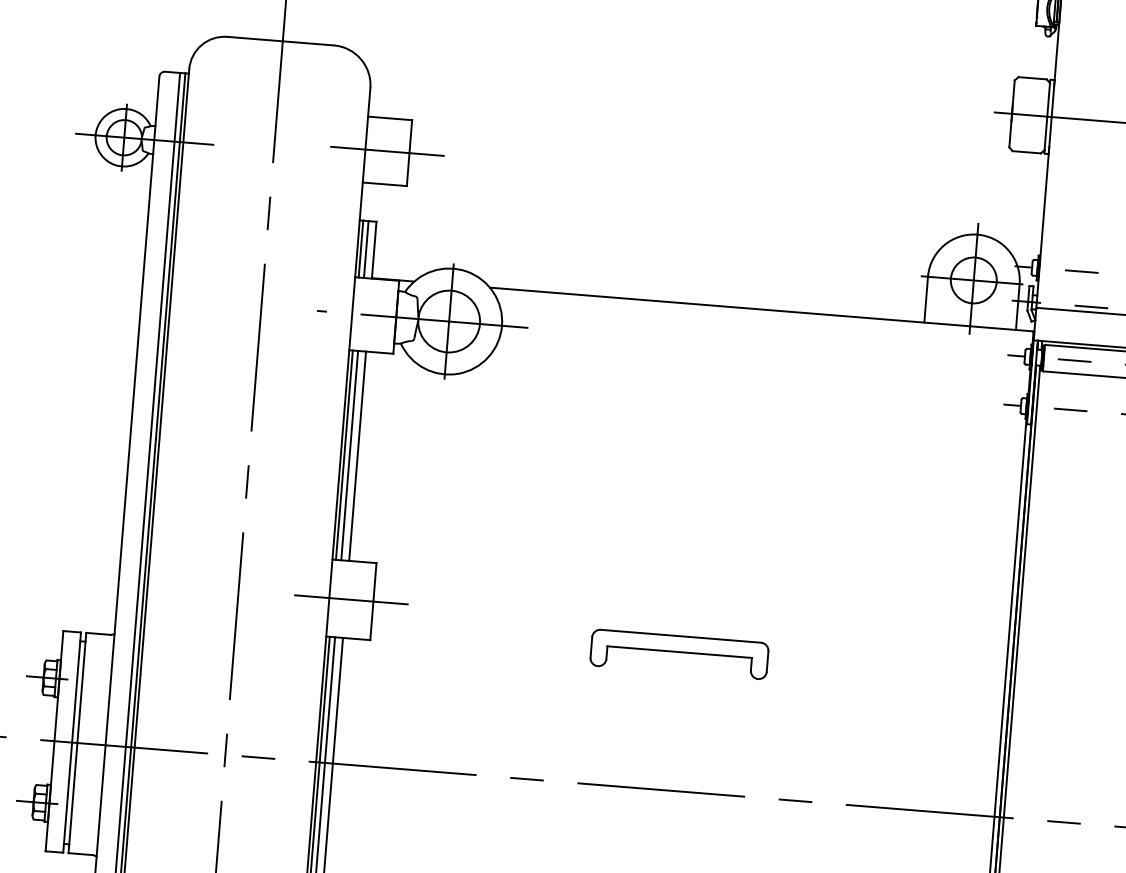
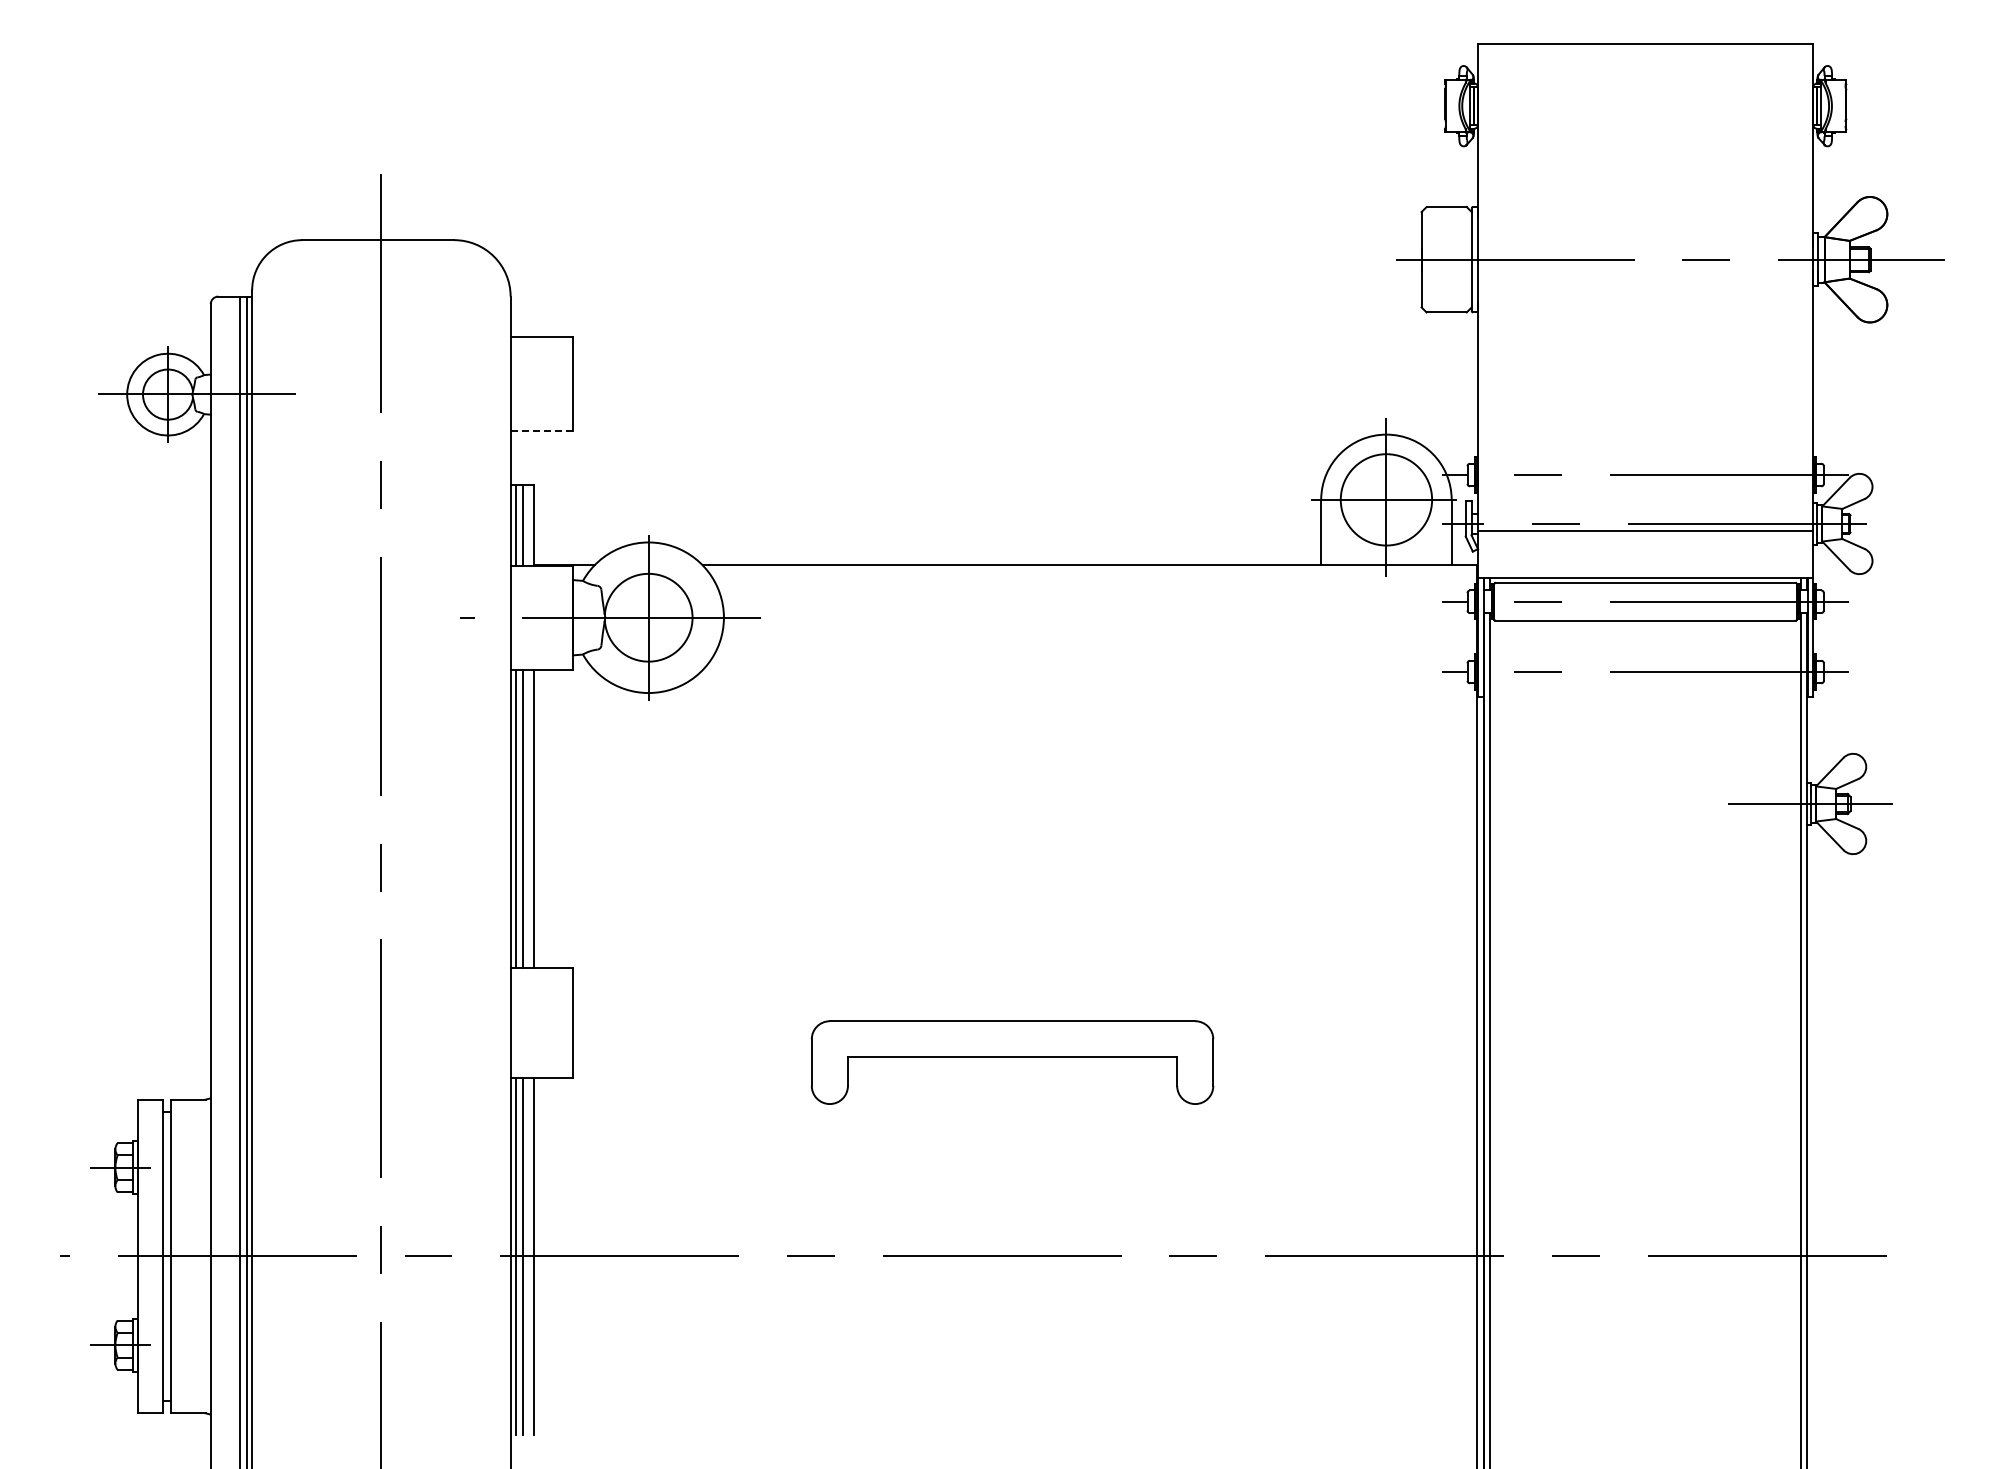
line: (387, 151) -> (541, 383), removed
line: (384, 184) -> (541, 430), solid -> dashed
circle: (973, 280) -> (1386, 499), size x1.4
line: (351, 599) -> (541, 1022), removed
part: (679, 654) -> (1012, 1062), size x1.6

